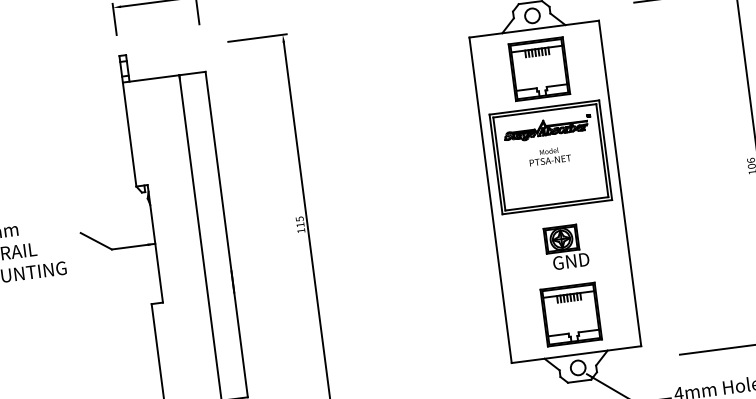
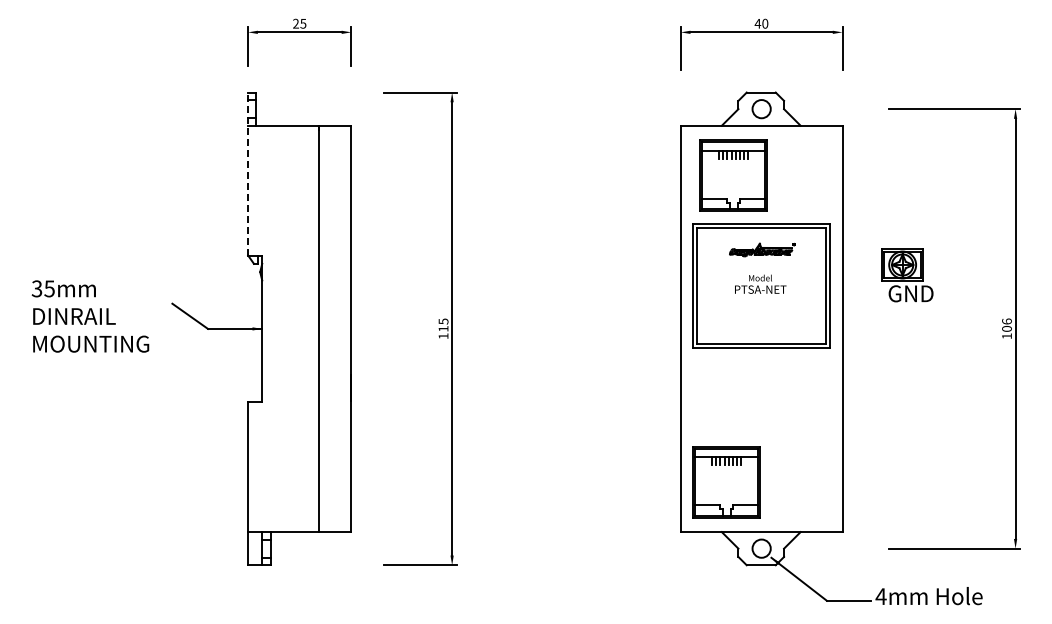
part: (539, 69) -> (733, 175), moved
line: (128, 120) -> (248, 173), solid -> dashed
part: (547, 128) -> (762, 249), size x0.6
part: (566, 247) -> (907, 275), moved
part: (571, 314) -> (726, 482), moved

